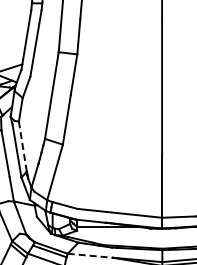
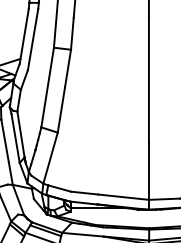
line: (22, 146) -> (20, 134), dashed -> solid
line: (90, 255) -> (83, 234), dashed -> solid

